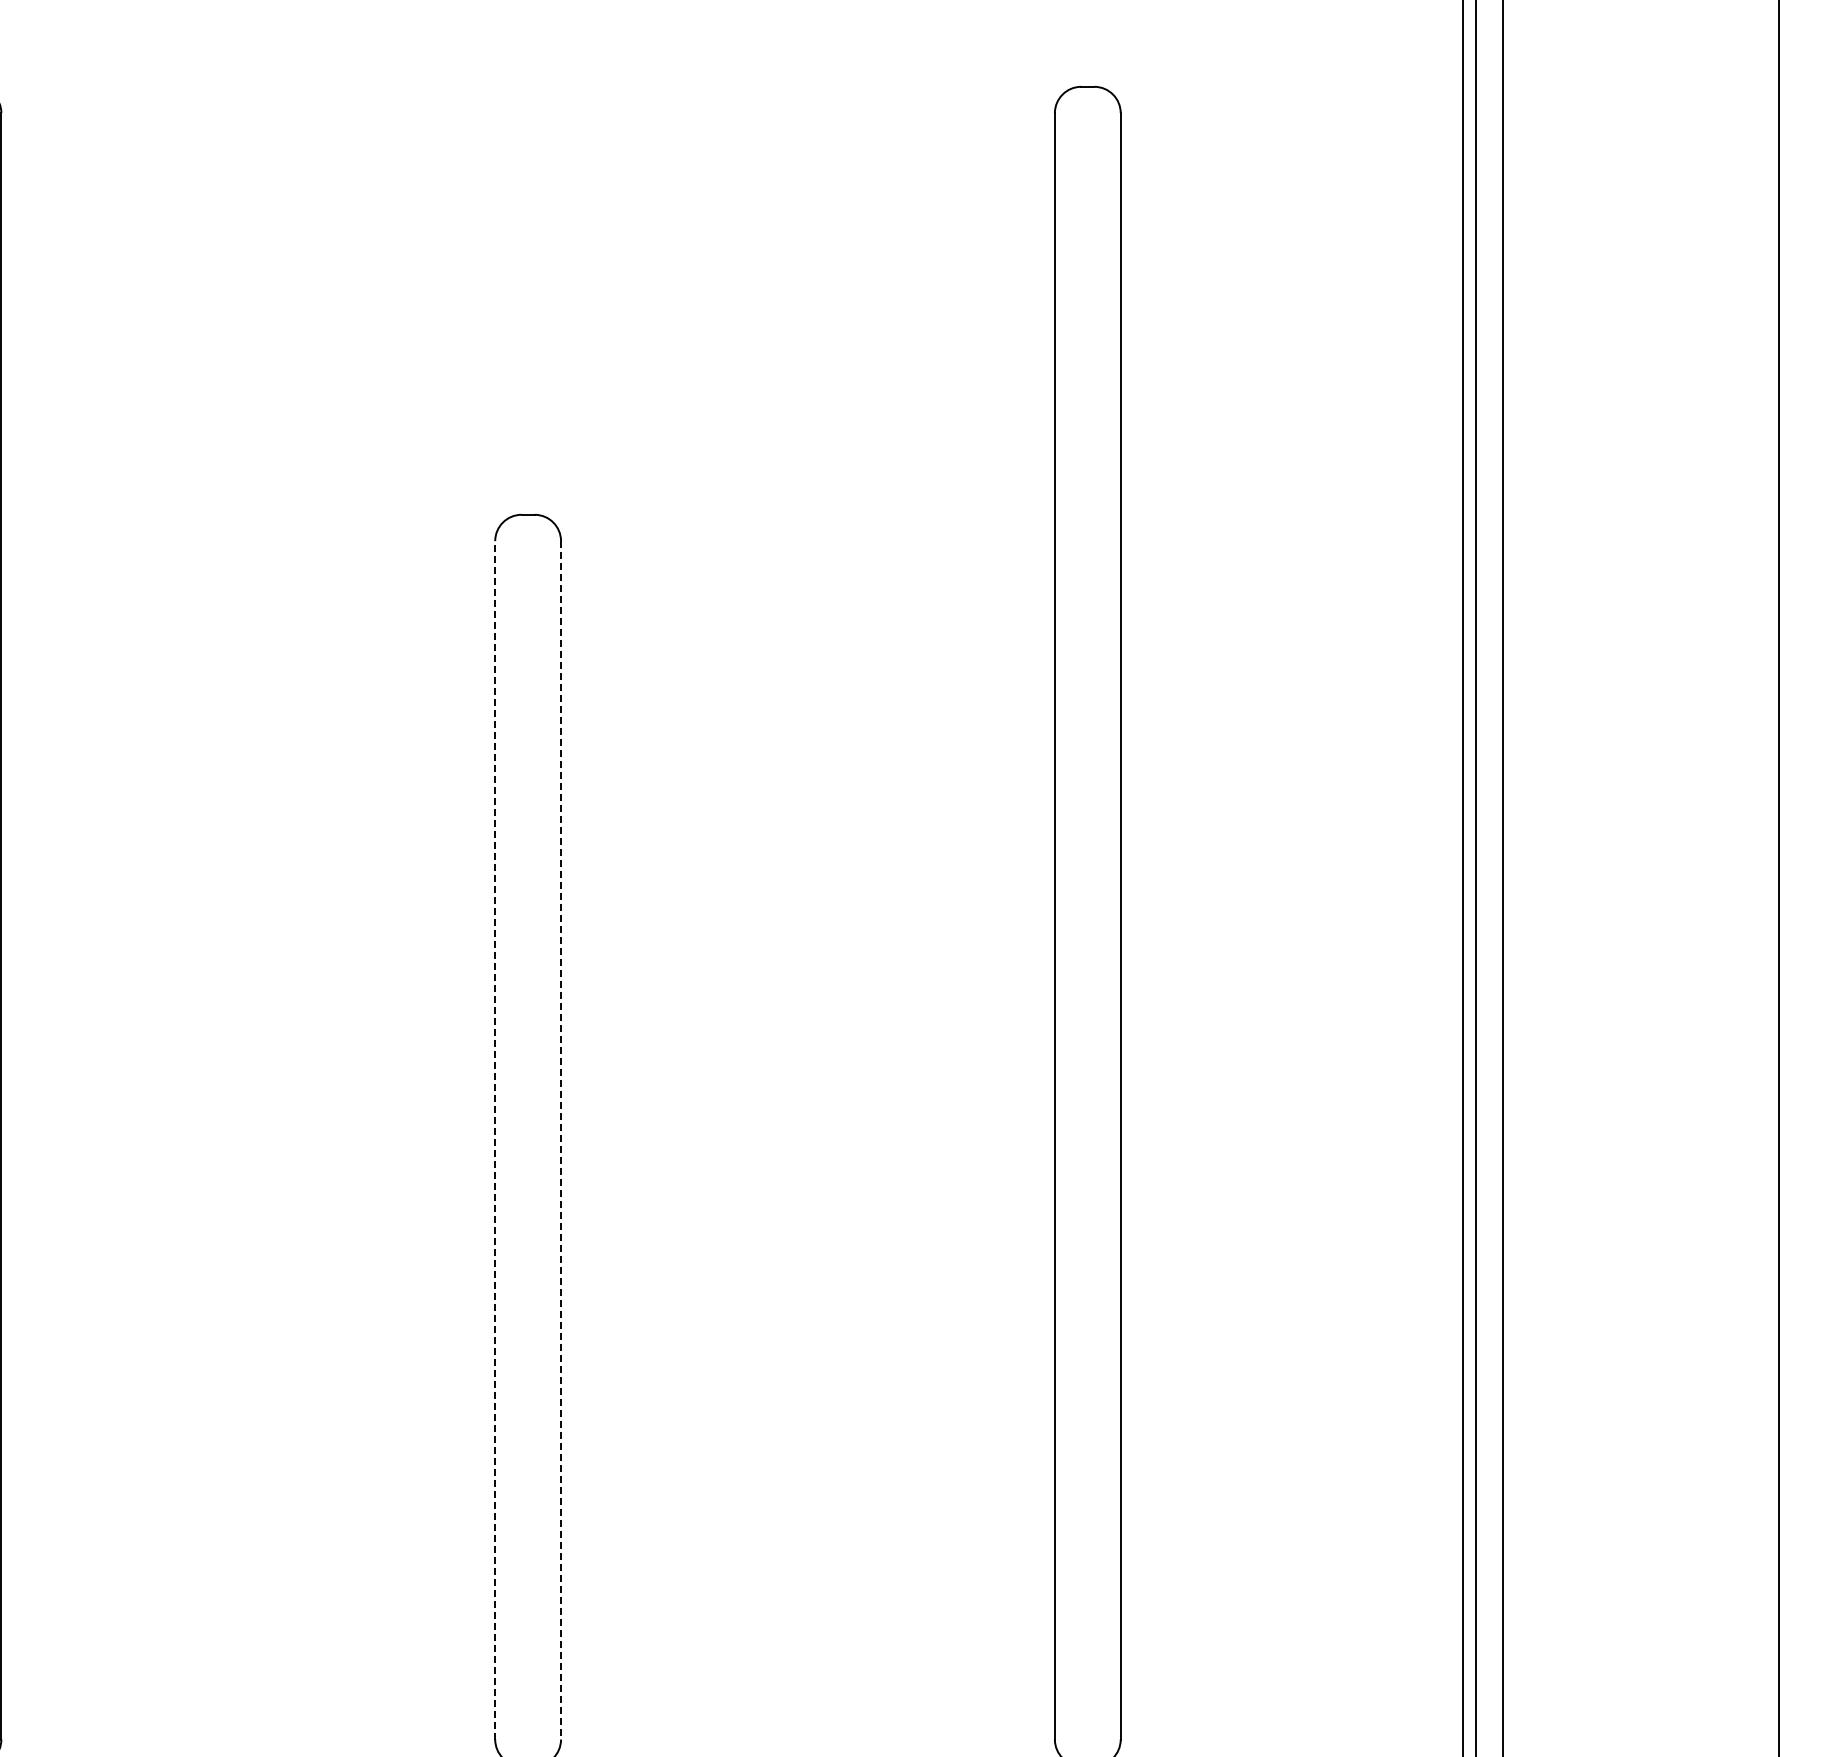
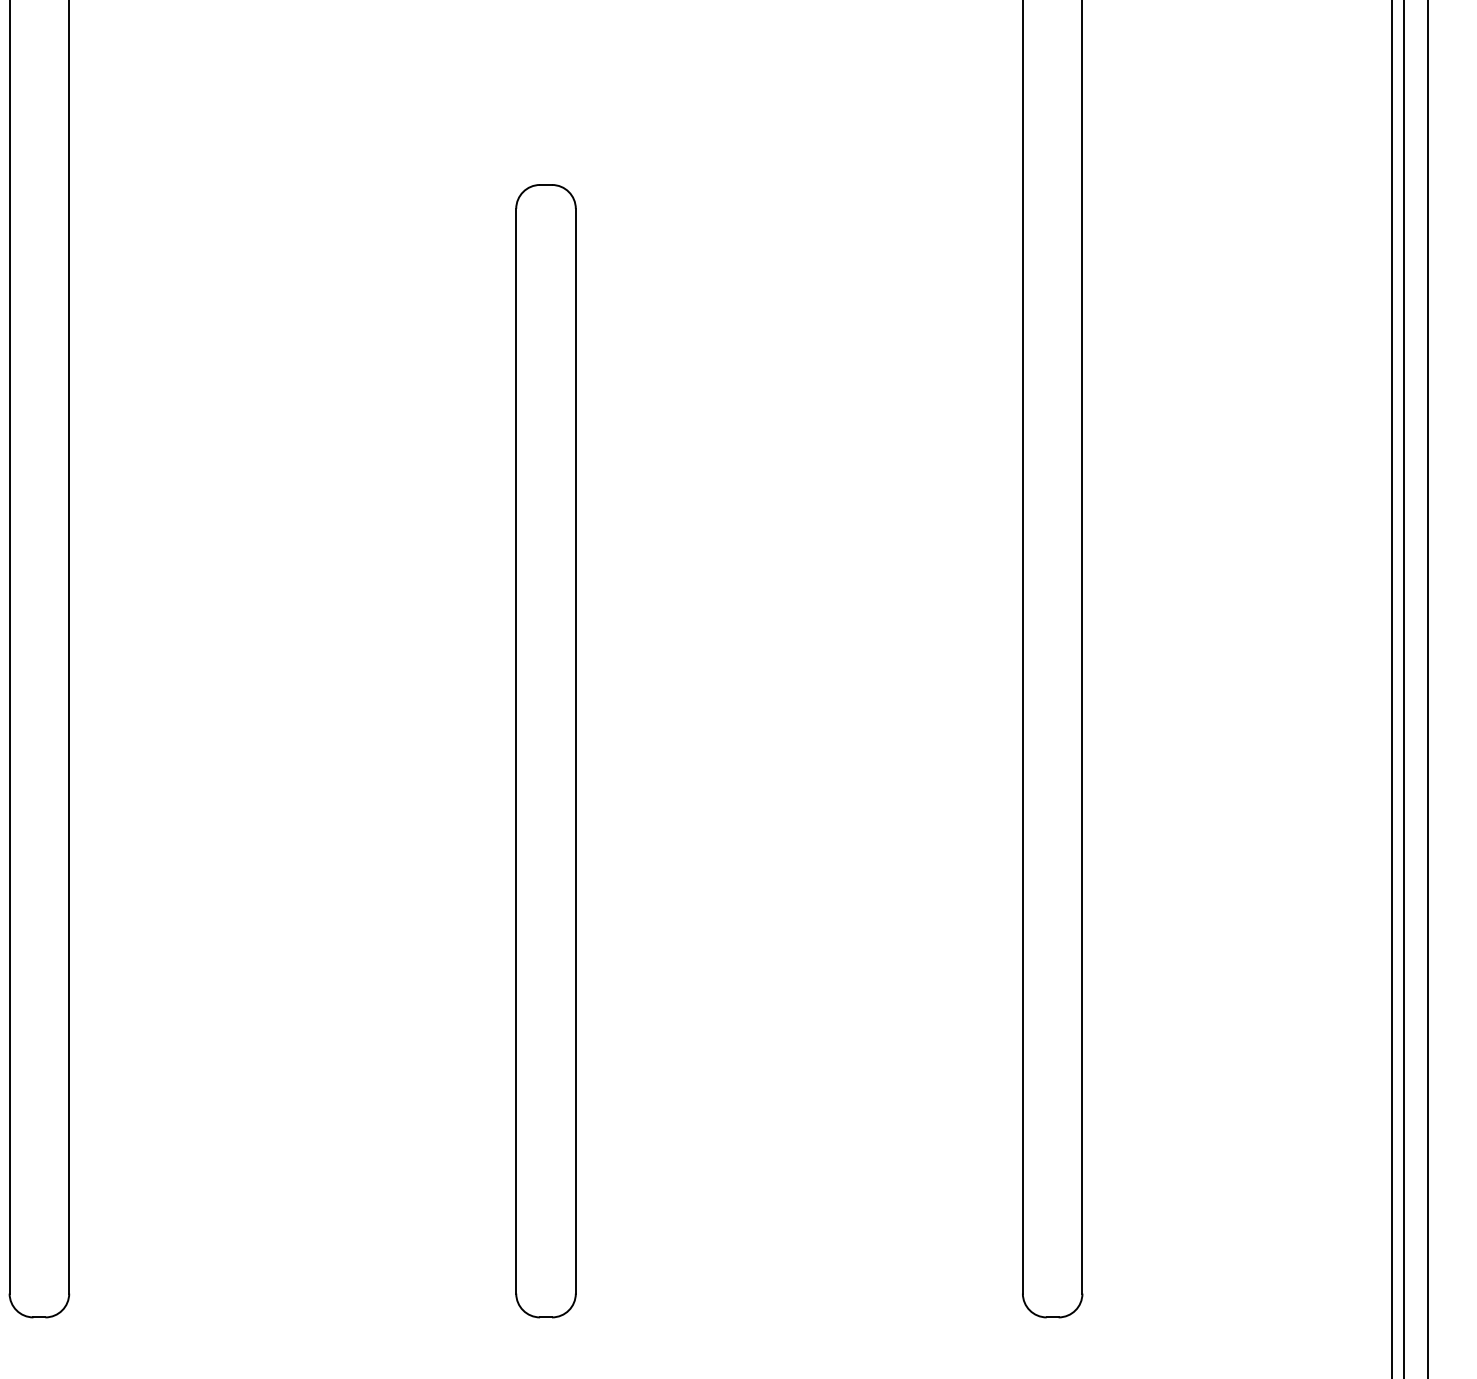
line: (495, 1139) -> (516, 750), dashed -> solid
line: (561, 1140) -> (576, 751), dashed -> solid

